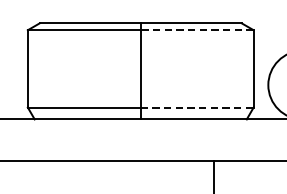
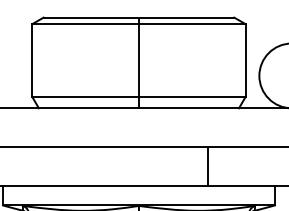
line: (196, 30) -> (191, 24), dashed -> solid
line: (197, 107) -> (192, 97), dashed -> solid

